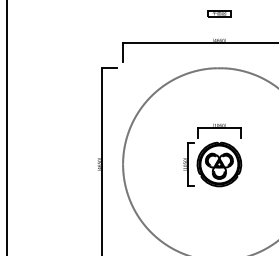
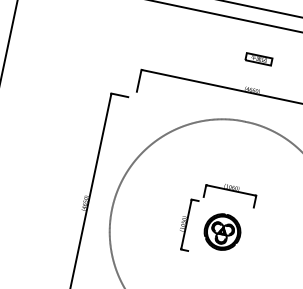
part: (219, 164) -> (222, 232), size x0.7

